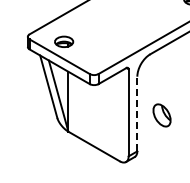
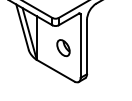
line: (137, 113) -> (87, 46), dashed -> solid
part: (161, 115) -> (63, 48), moved

